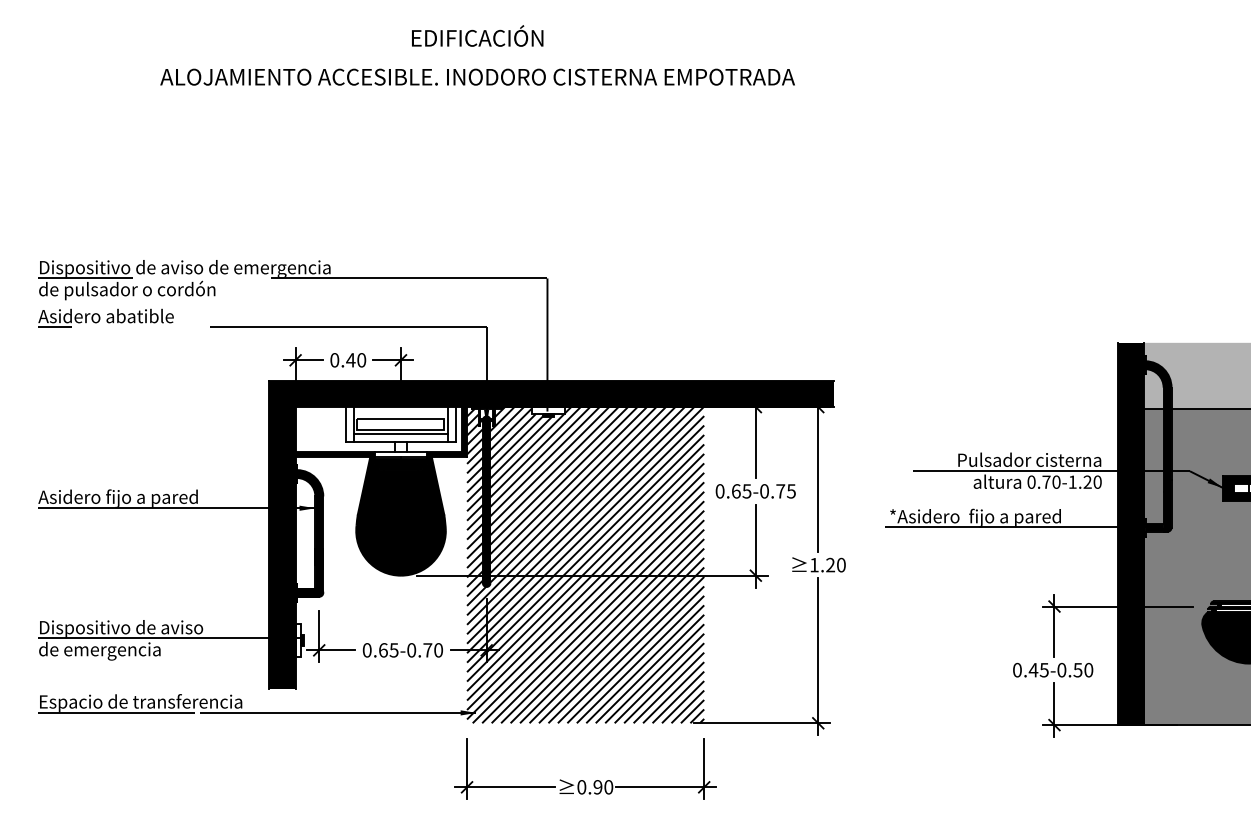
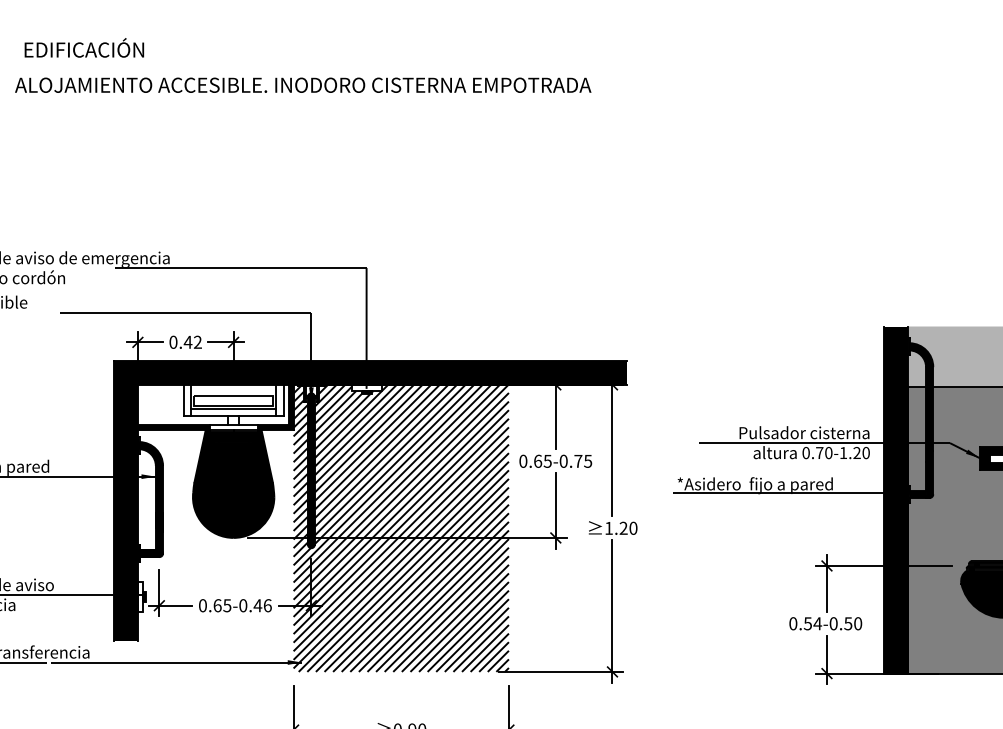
text: (477, 35) -> (84, 47), moved
text: (361, 360) -> (197, 342), 0.40 -> 0.42
text: (433, 650) -> (263, 605), 0.65-0.70 -> 0.65-0.46
text: (1038, 670) -> (812, 624), 0.45-0.50 -> 0.54-0.50

